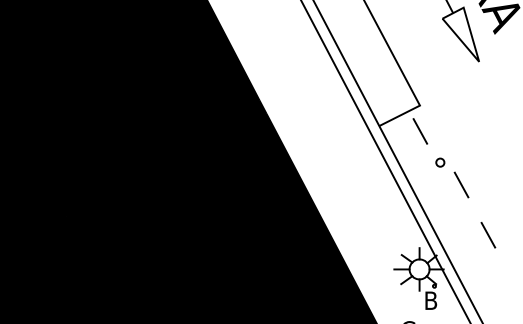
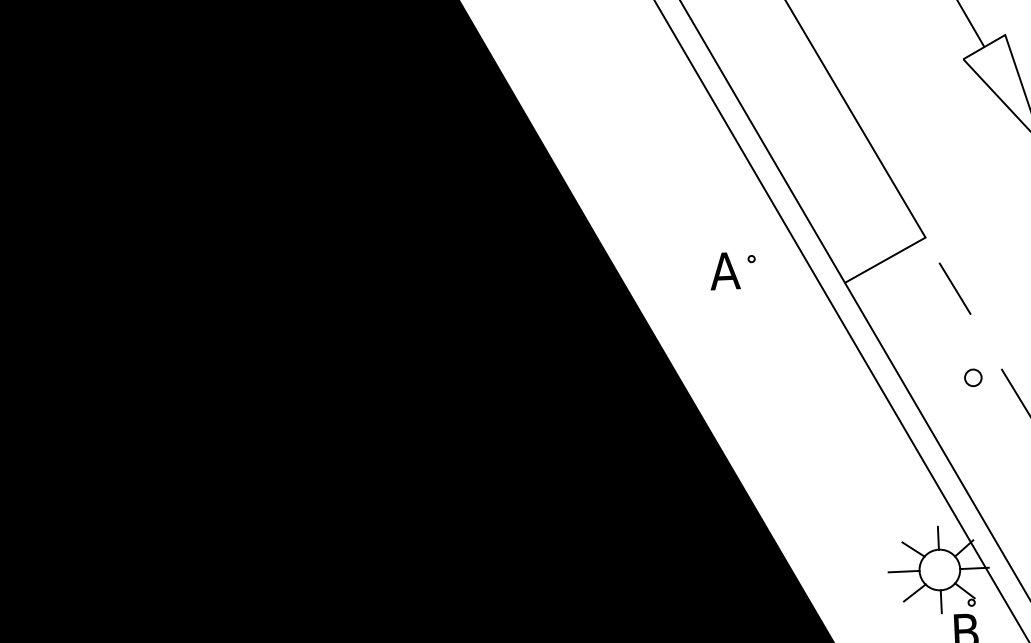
part: (324, 117) -> (732, 270), added
line: (420, 131) -> (955, 288), moved
part: (440, 162) -> (973, 377), moved

